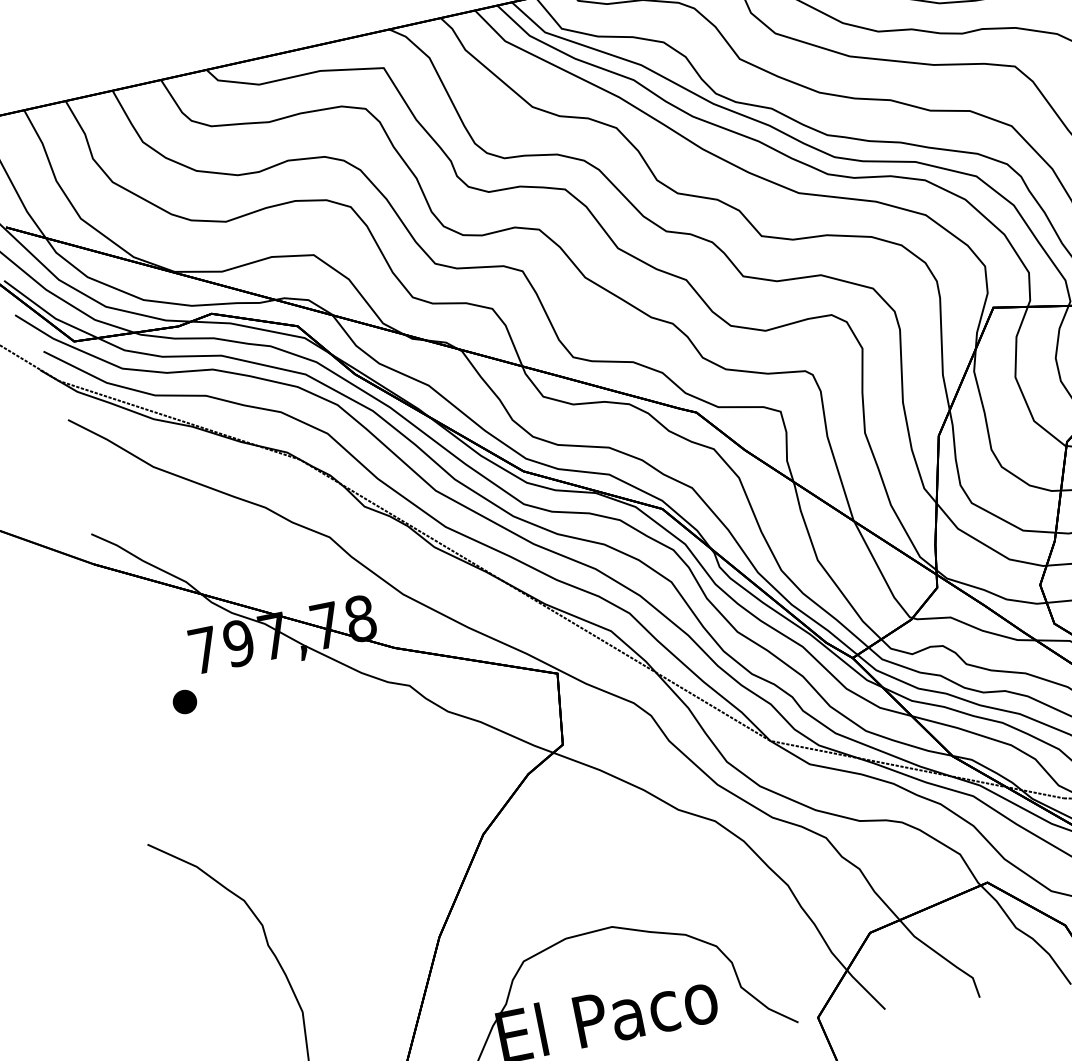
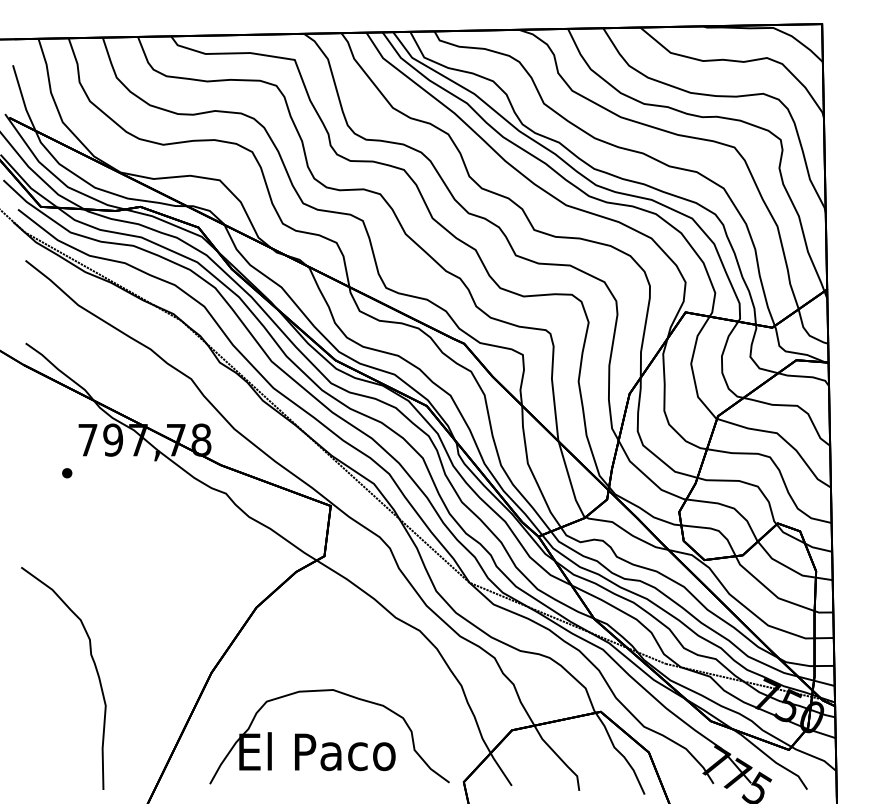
part: (183, 700) -> (66, 472), size x0.6

